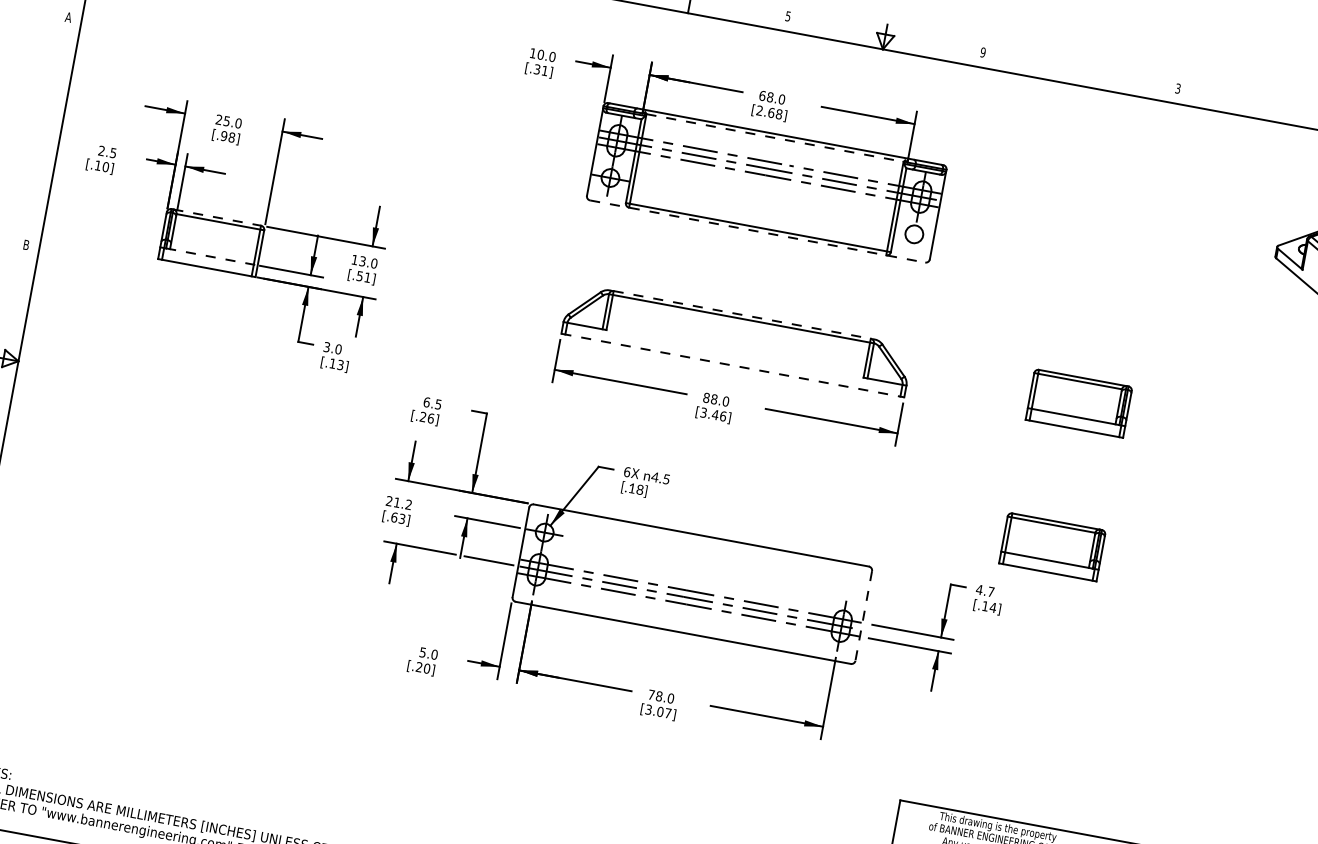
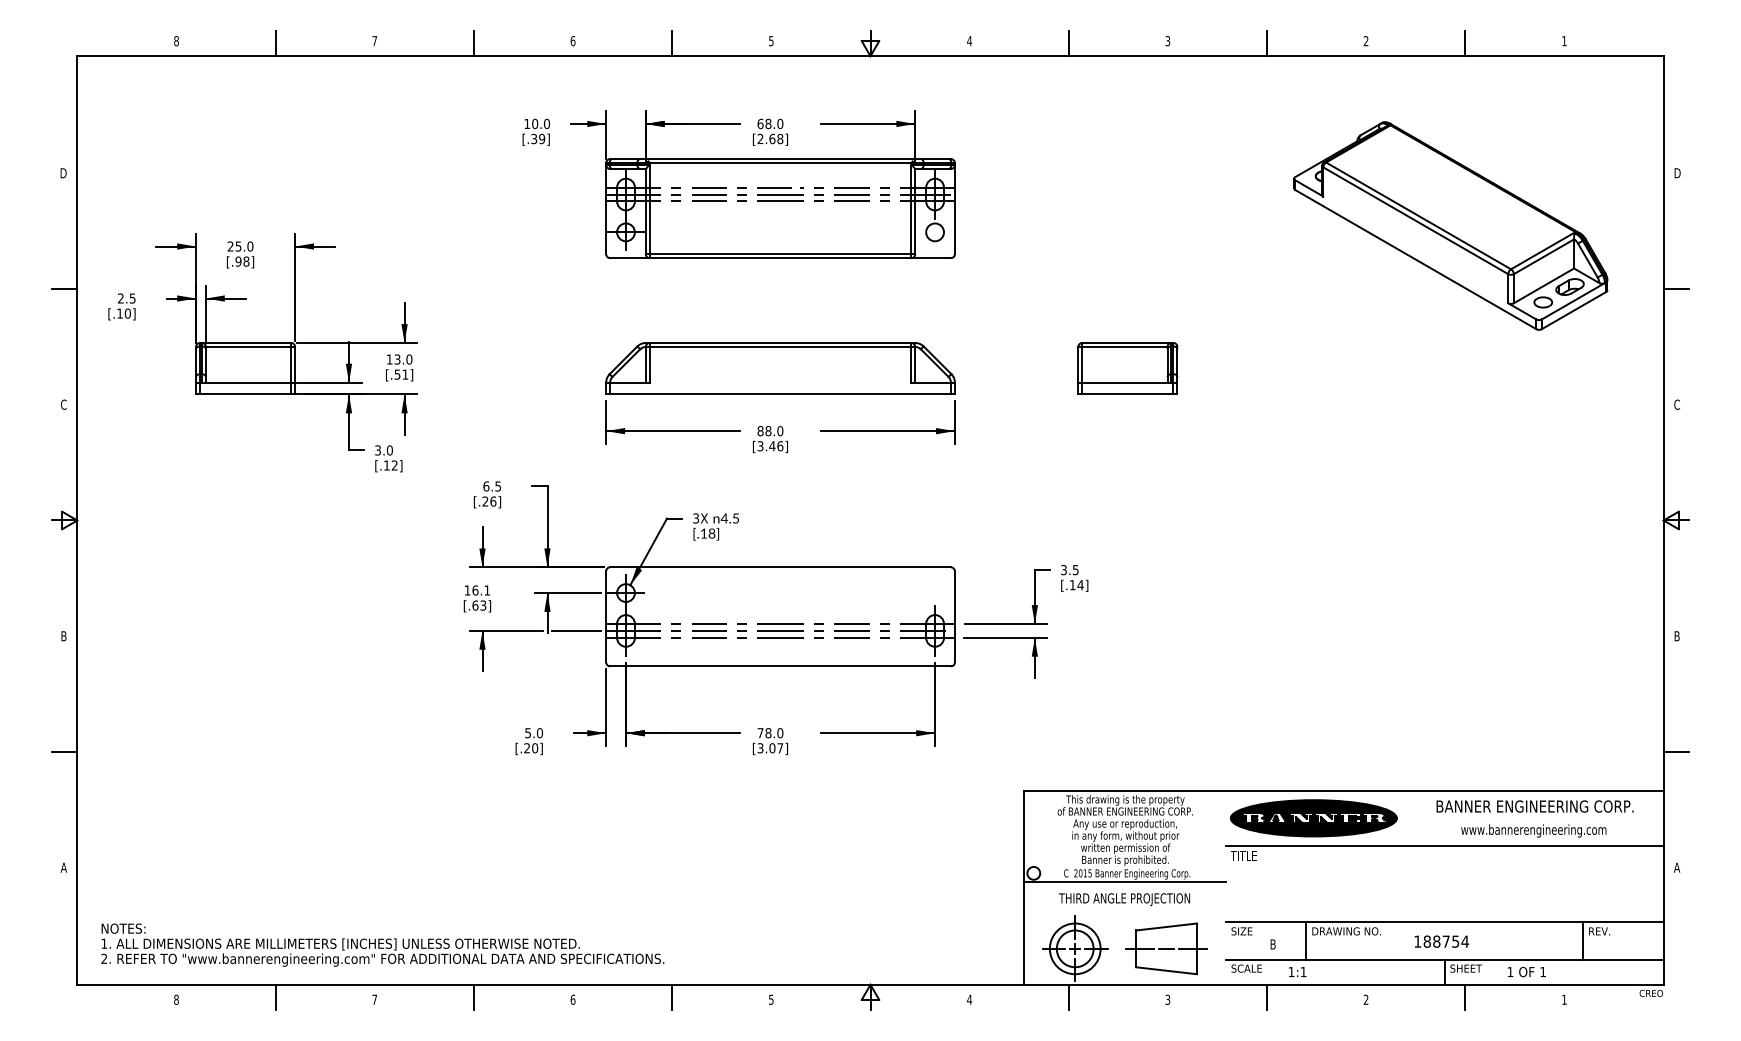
text: (68, 17) -> (63, 173), A -> D
text: (982, 52) -> (969, 41), 9 -> 4
text: (545, 71) -> (542, 139), [.31] -> [.39]
line: (1079, 72) -> (1068, 43), added
line: (1275, 109) -> (1267, 43), added
line: (47, 131) -> (64, 289), added
line: (774, 138) -> (780, 163), dashed -> solid
line: (217, 217) -> (246, 342), dashed -> solid
line: (758, 232) -> (781, 258), dashed -> solid
text: (25, 244) -> (63, 404), B -> C
line: (211, 256) -> (248, 382), dashed -> solid
line: (742, 314) -> (780, 342), dashed -> solid
text: (340, 365) -> (394, 465), [.13] -> [.12]
line: (733, 365) -> (781, 394), dashed -> solid
text: (627, 472) -> (696, 518), 6X -> 3X
text: (398, 502) -> (476, 590), 21.2 -> 16.1
part: (1052, 546) -> (1127, 514), removed
text: (984, 591) -> (1069, 570), 4.7 -> 3.5
line: (863, 615) -> (954, 616), dashed -> solid

